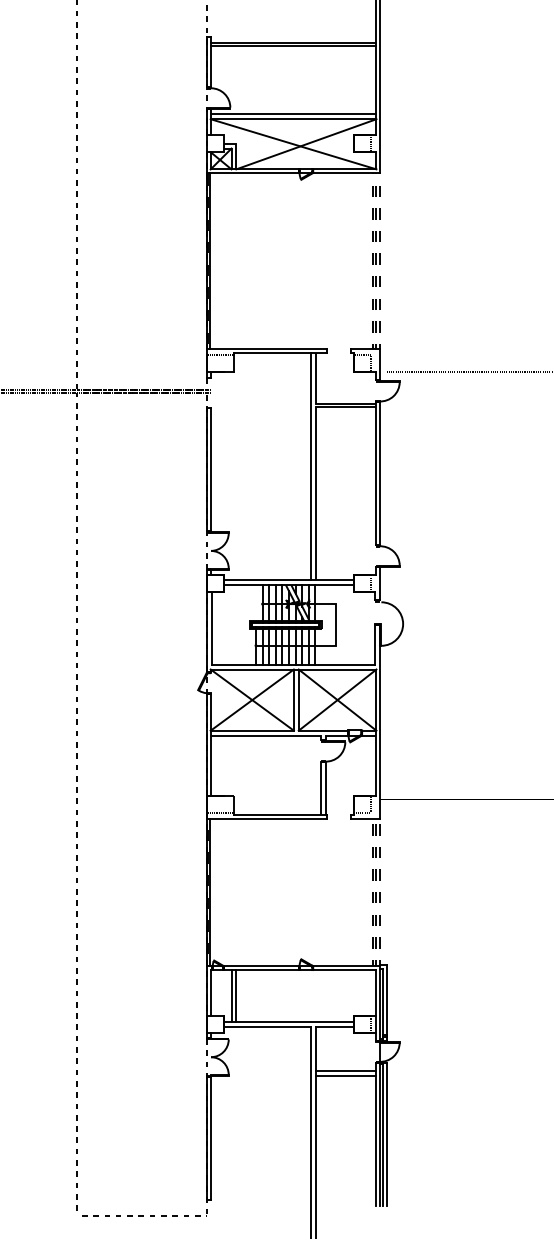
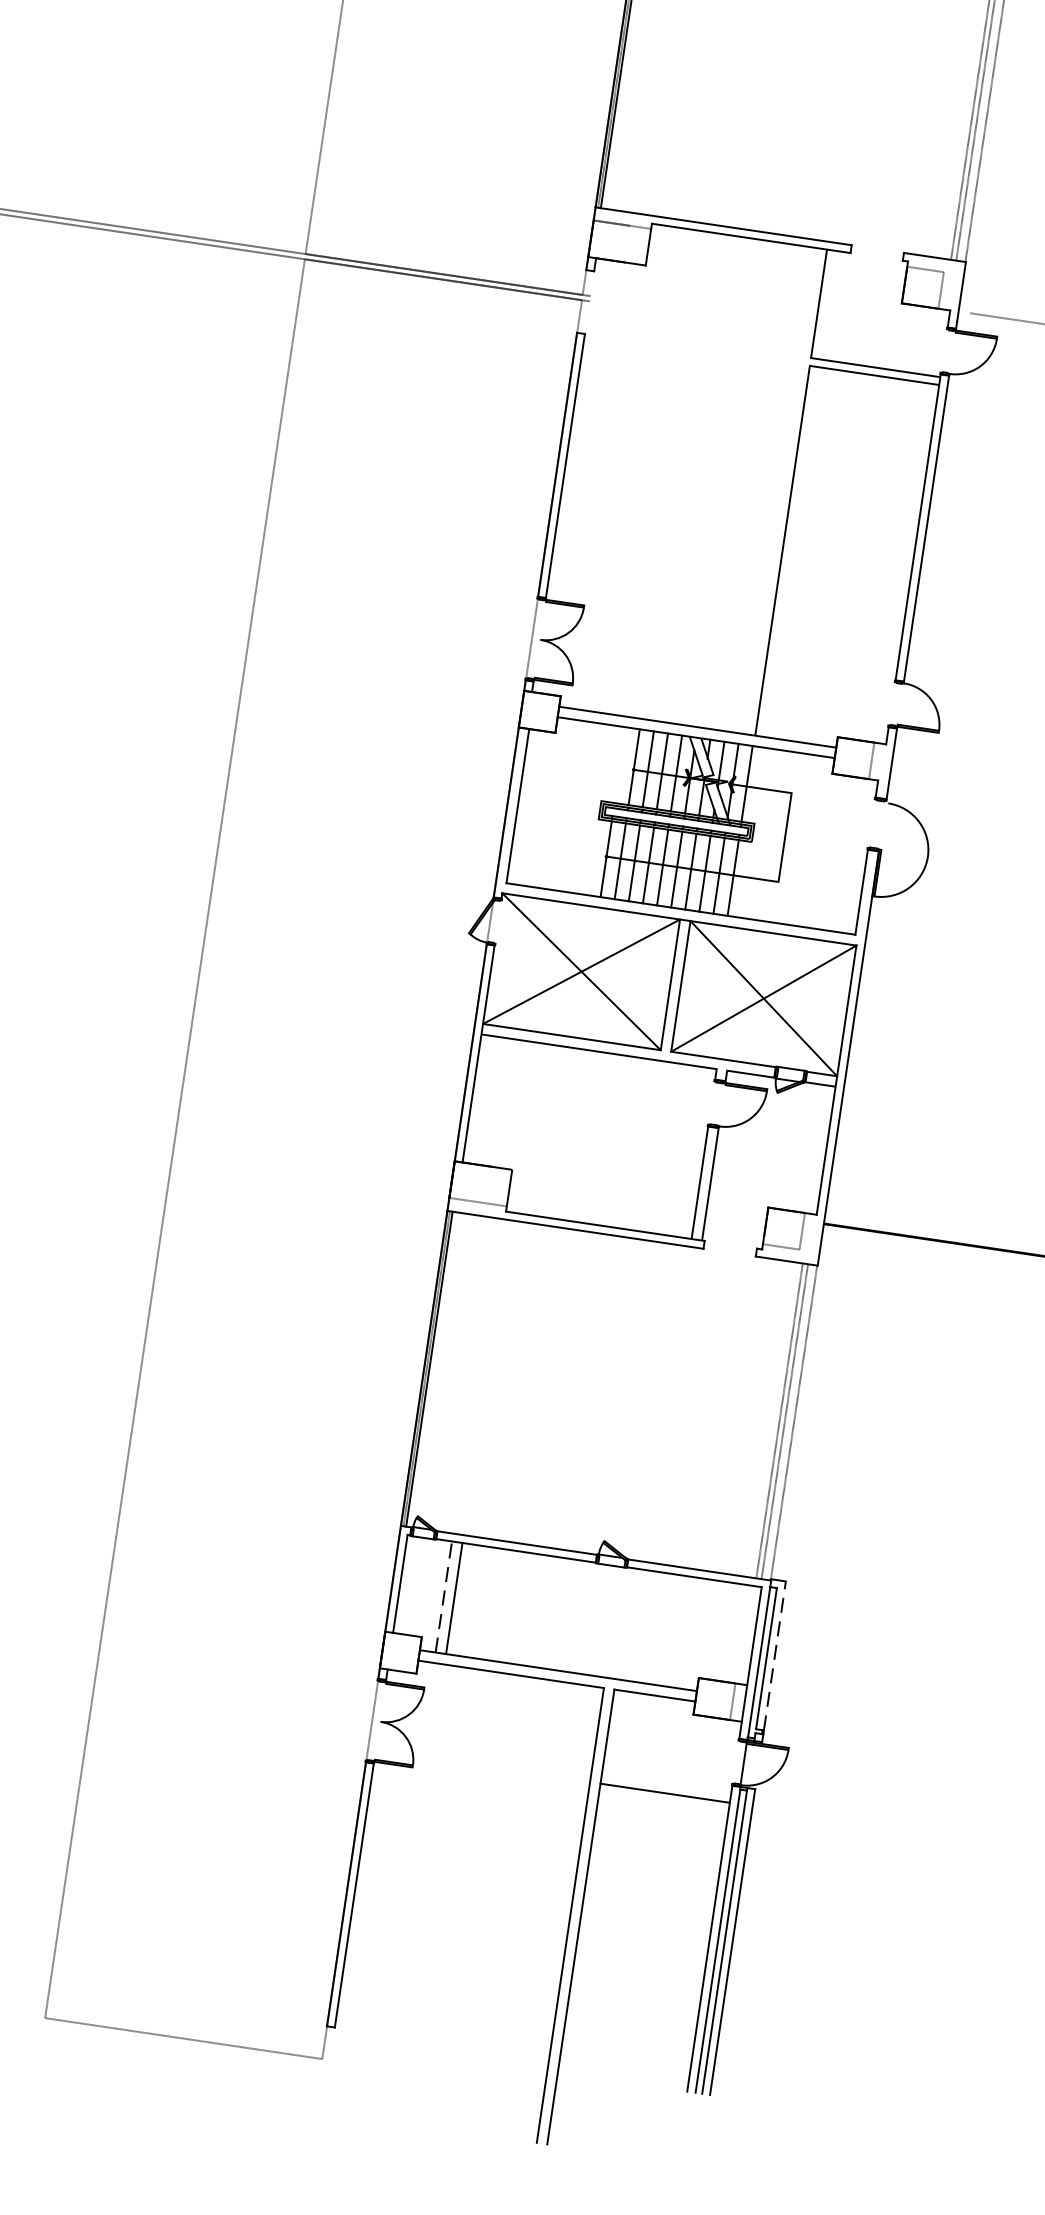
line: (311, 466) -> (781, 491), removed
line: (231, 995) -> (443, 1596), solid -> dashed
line: (387, 1000) -> (775, 1656), solid -> dashed
line: (345, 1075) -> (662, 1803), removed

